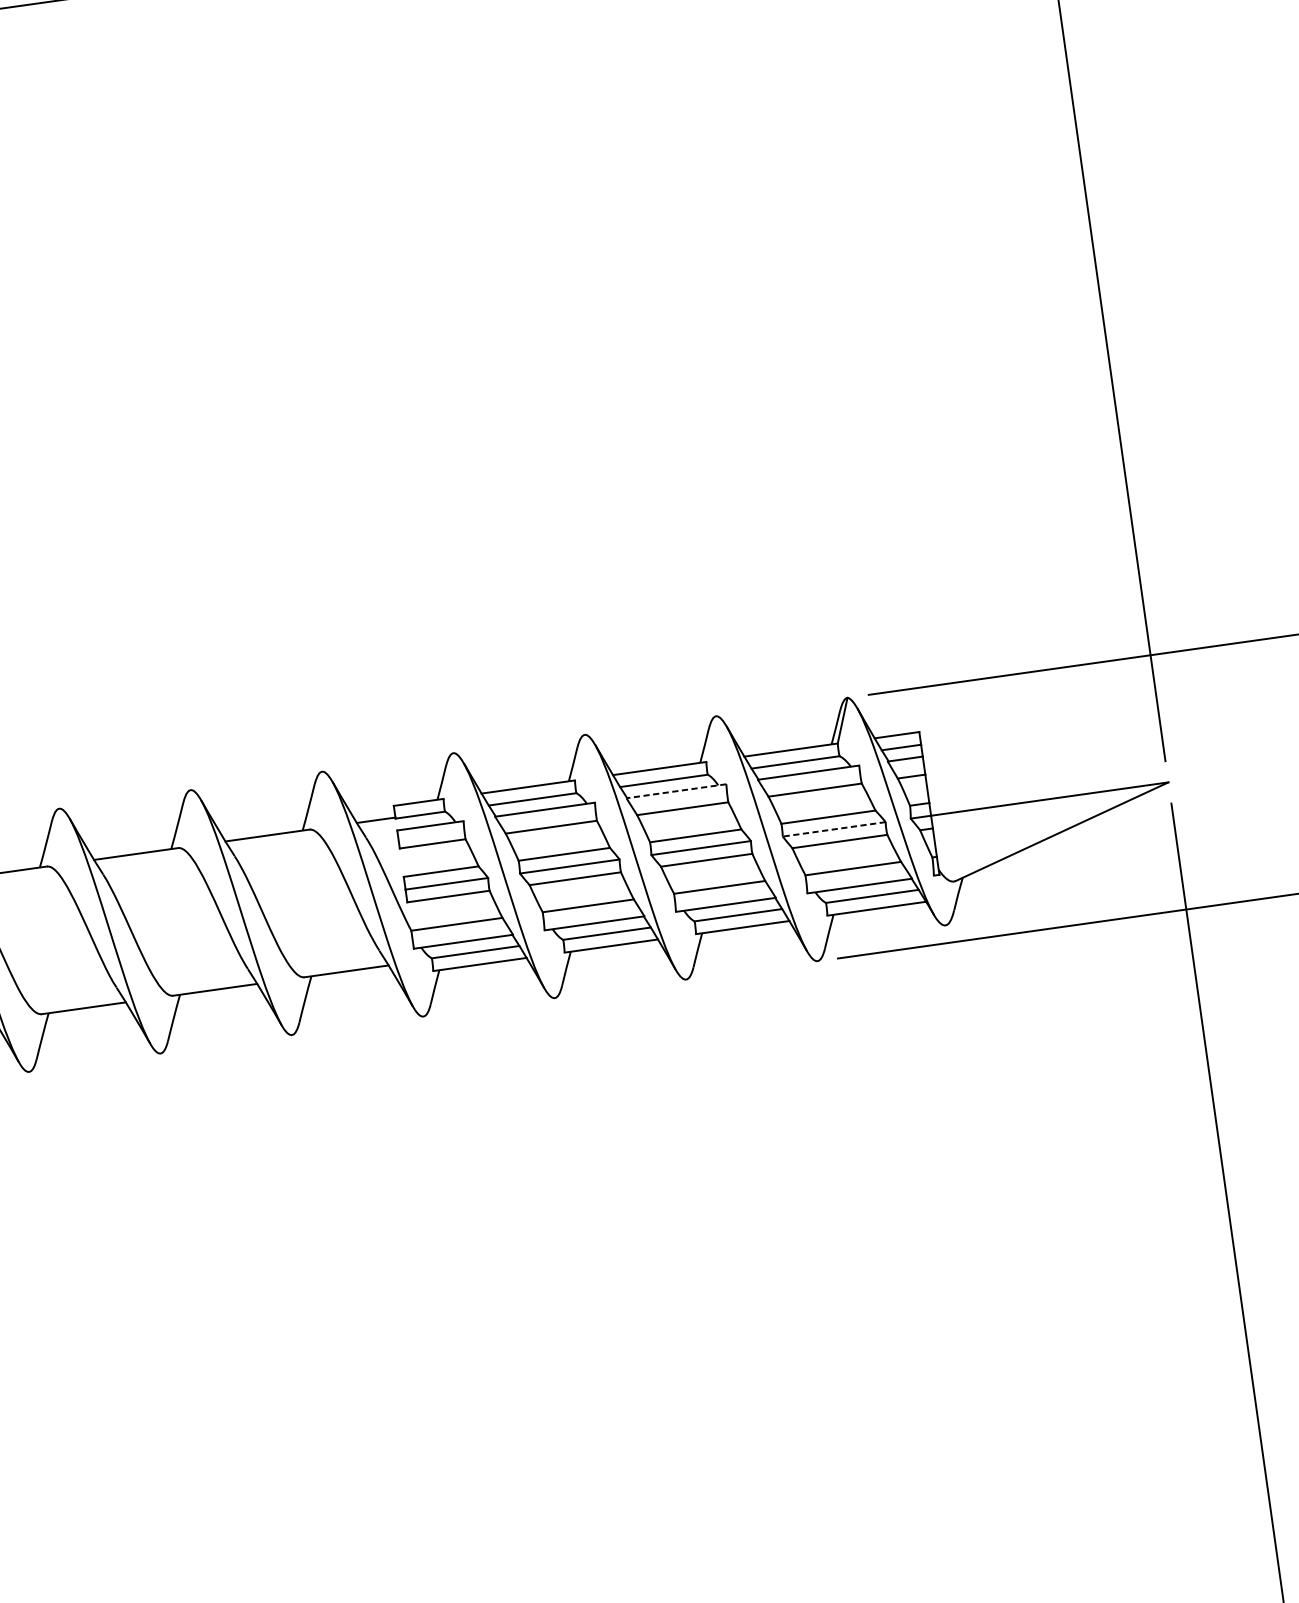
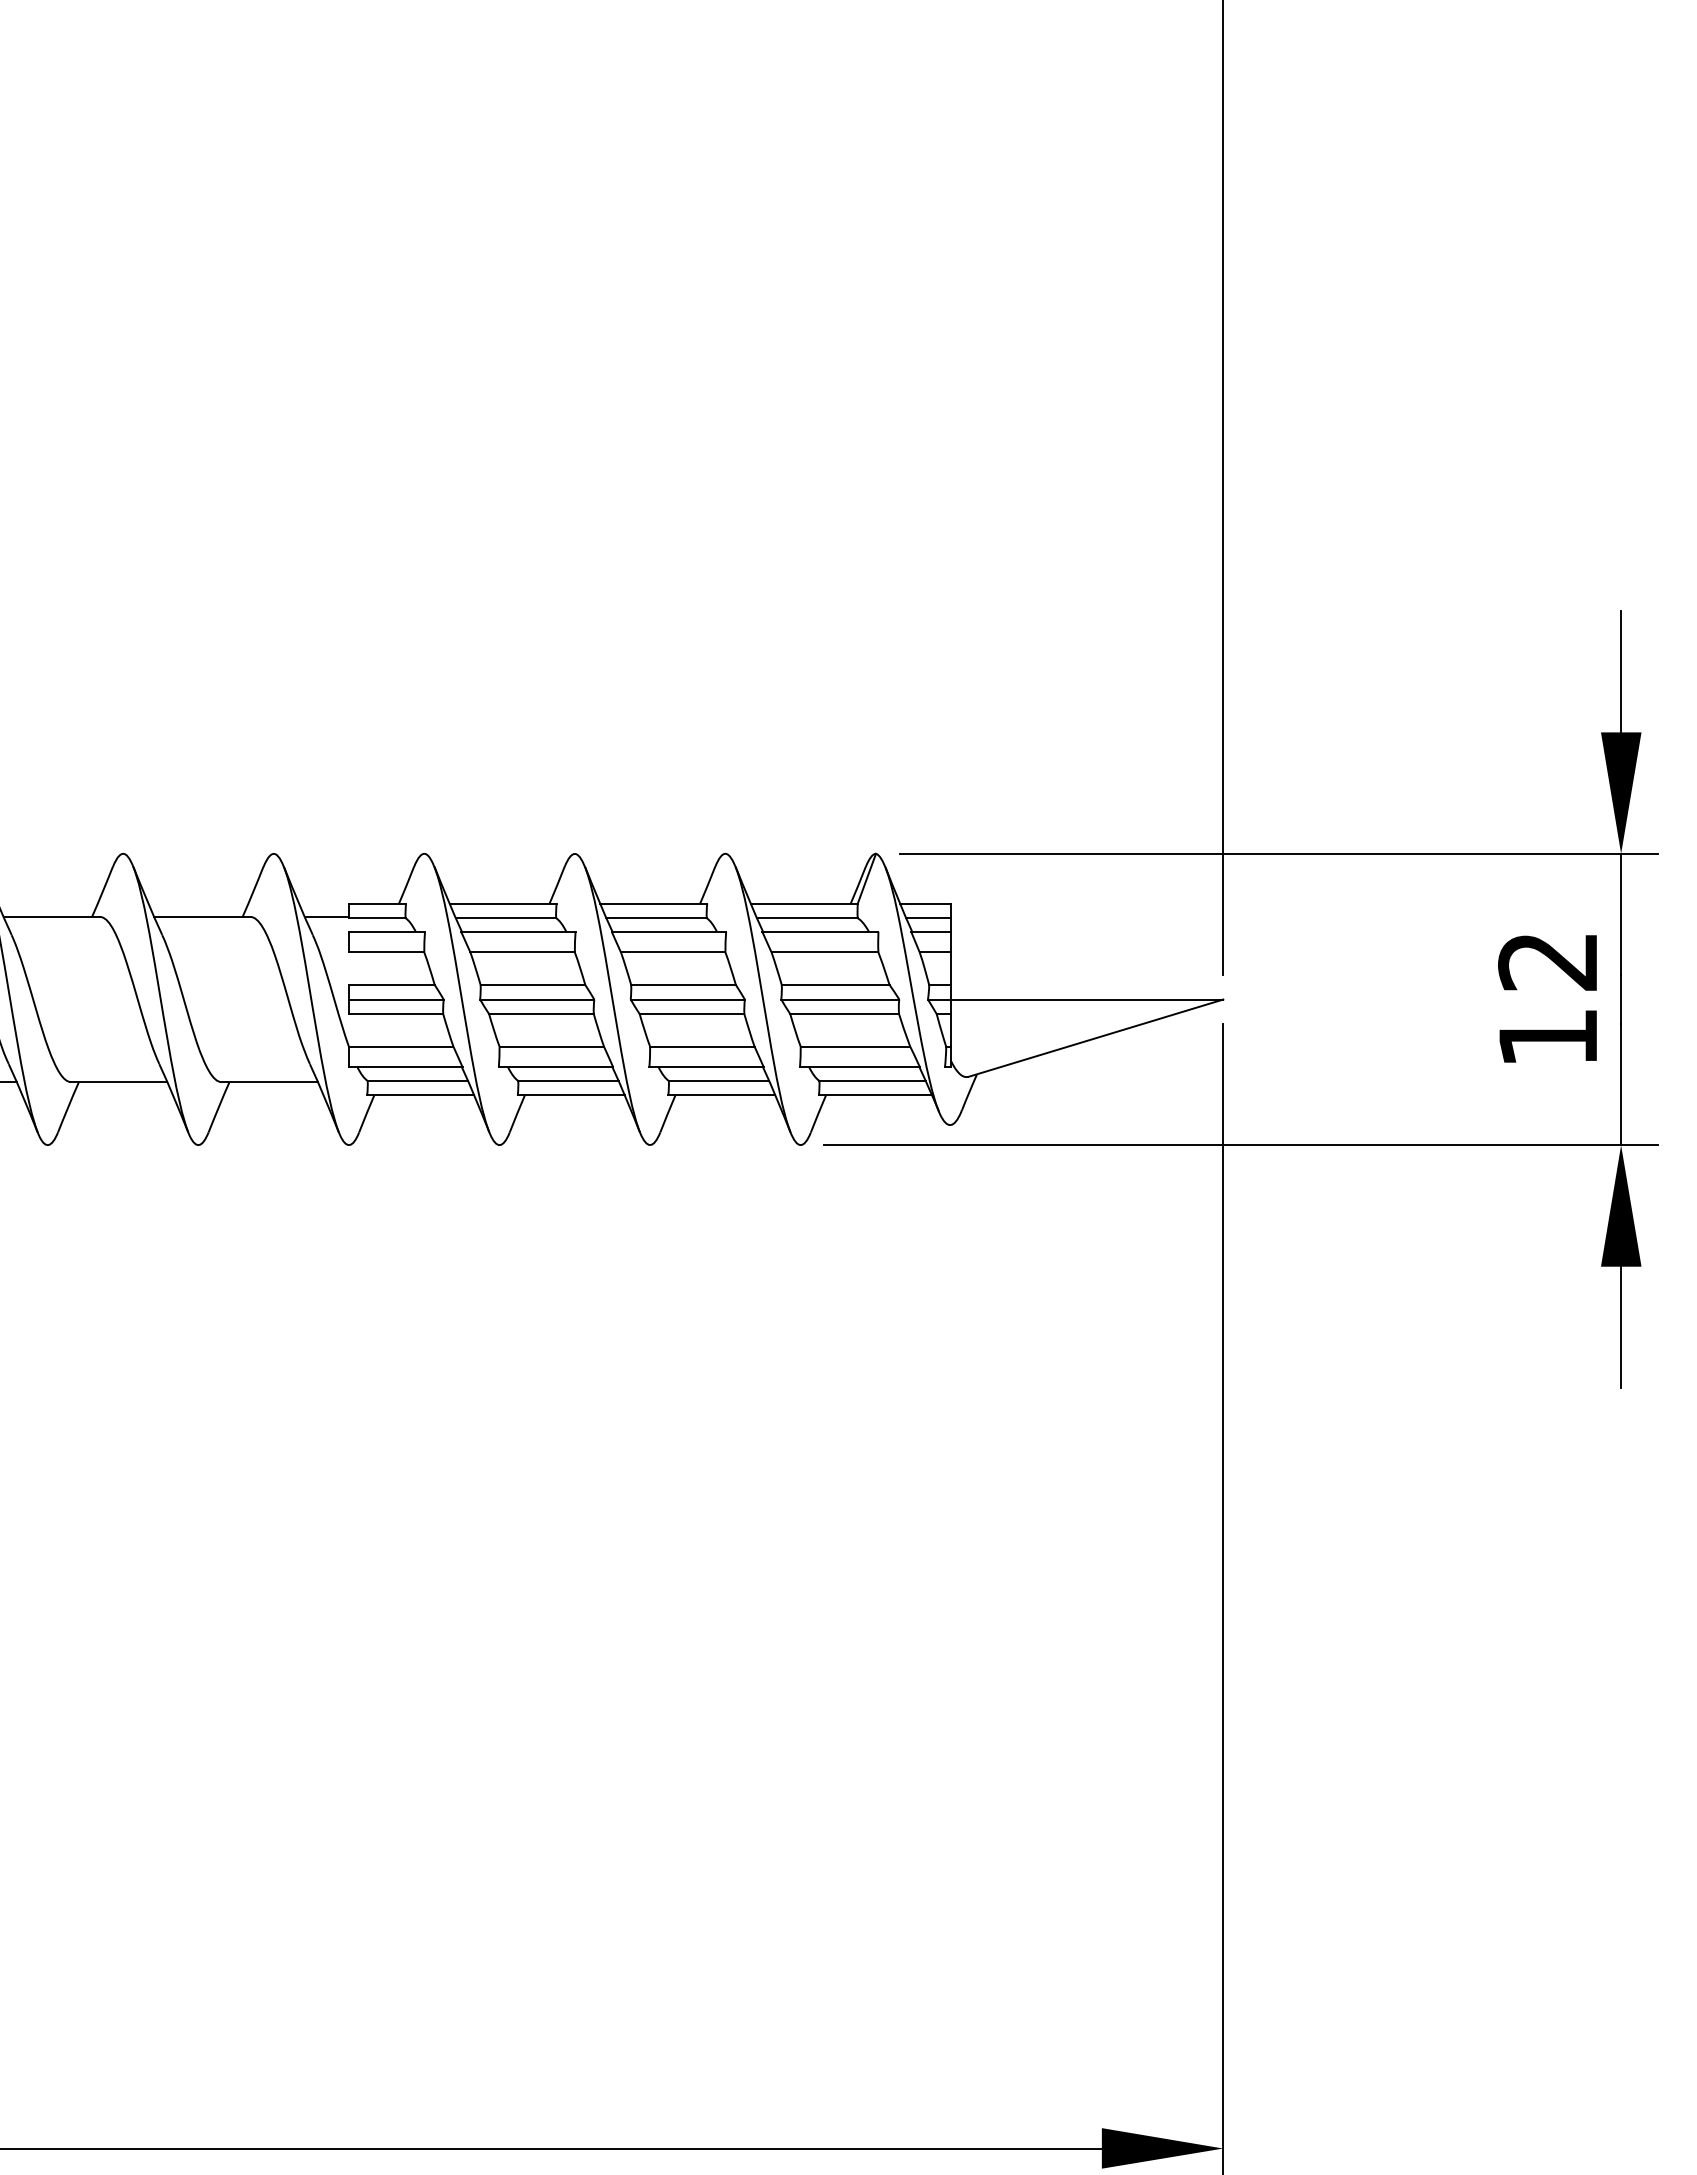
line: (676, 791) -> (668, 931), dashed -> solid
line: (833, 829) -> (839, 999), dashed -> solid

